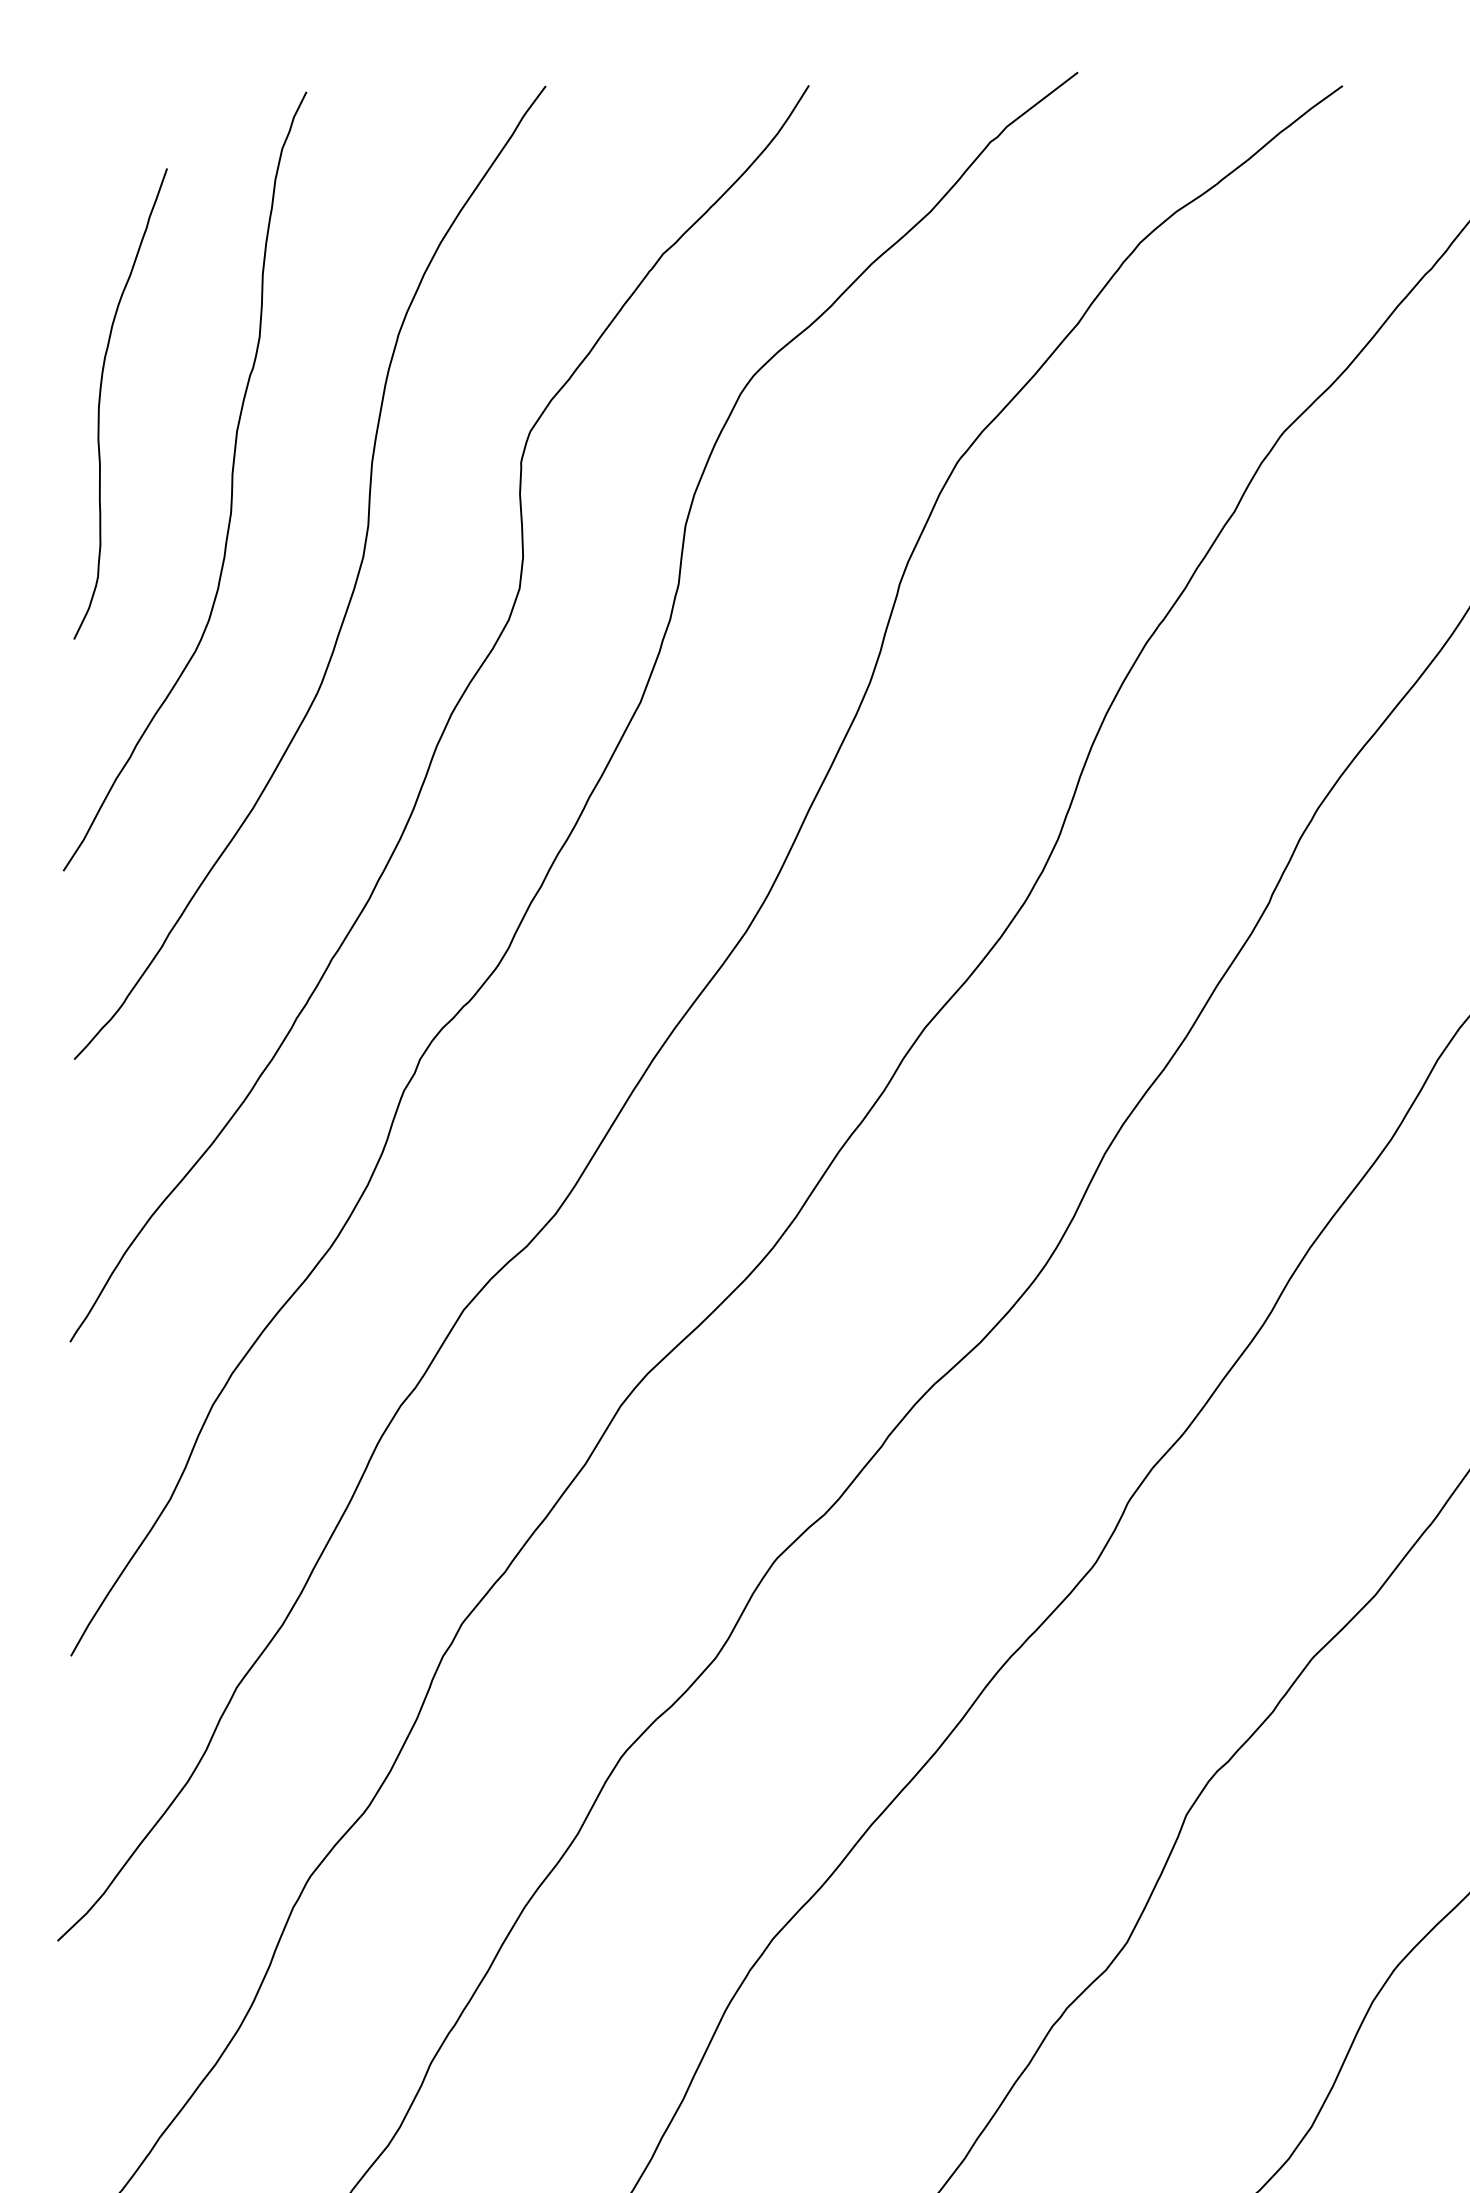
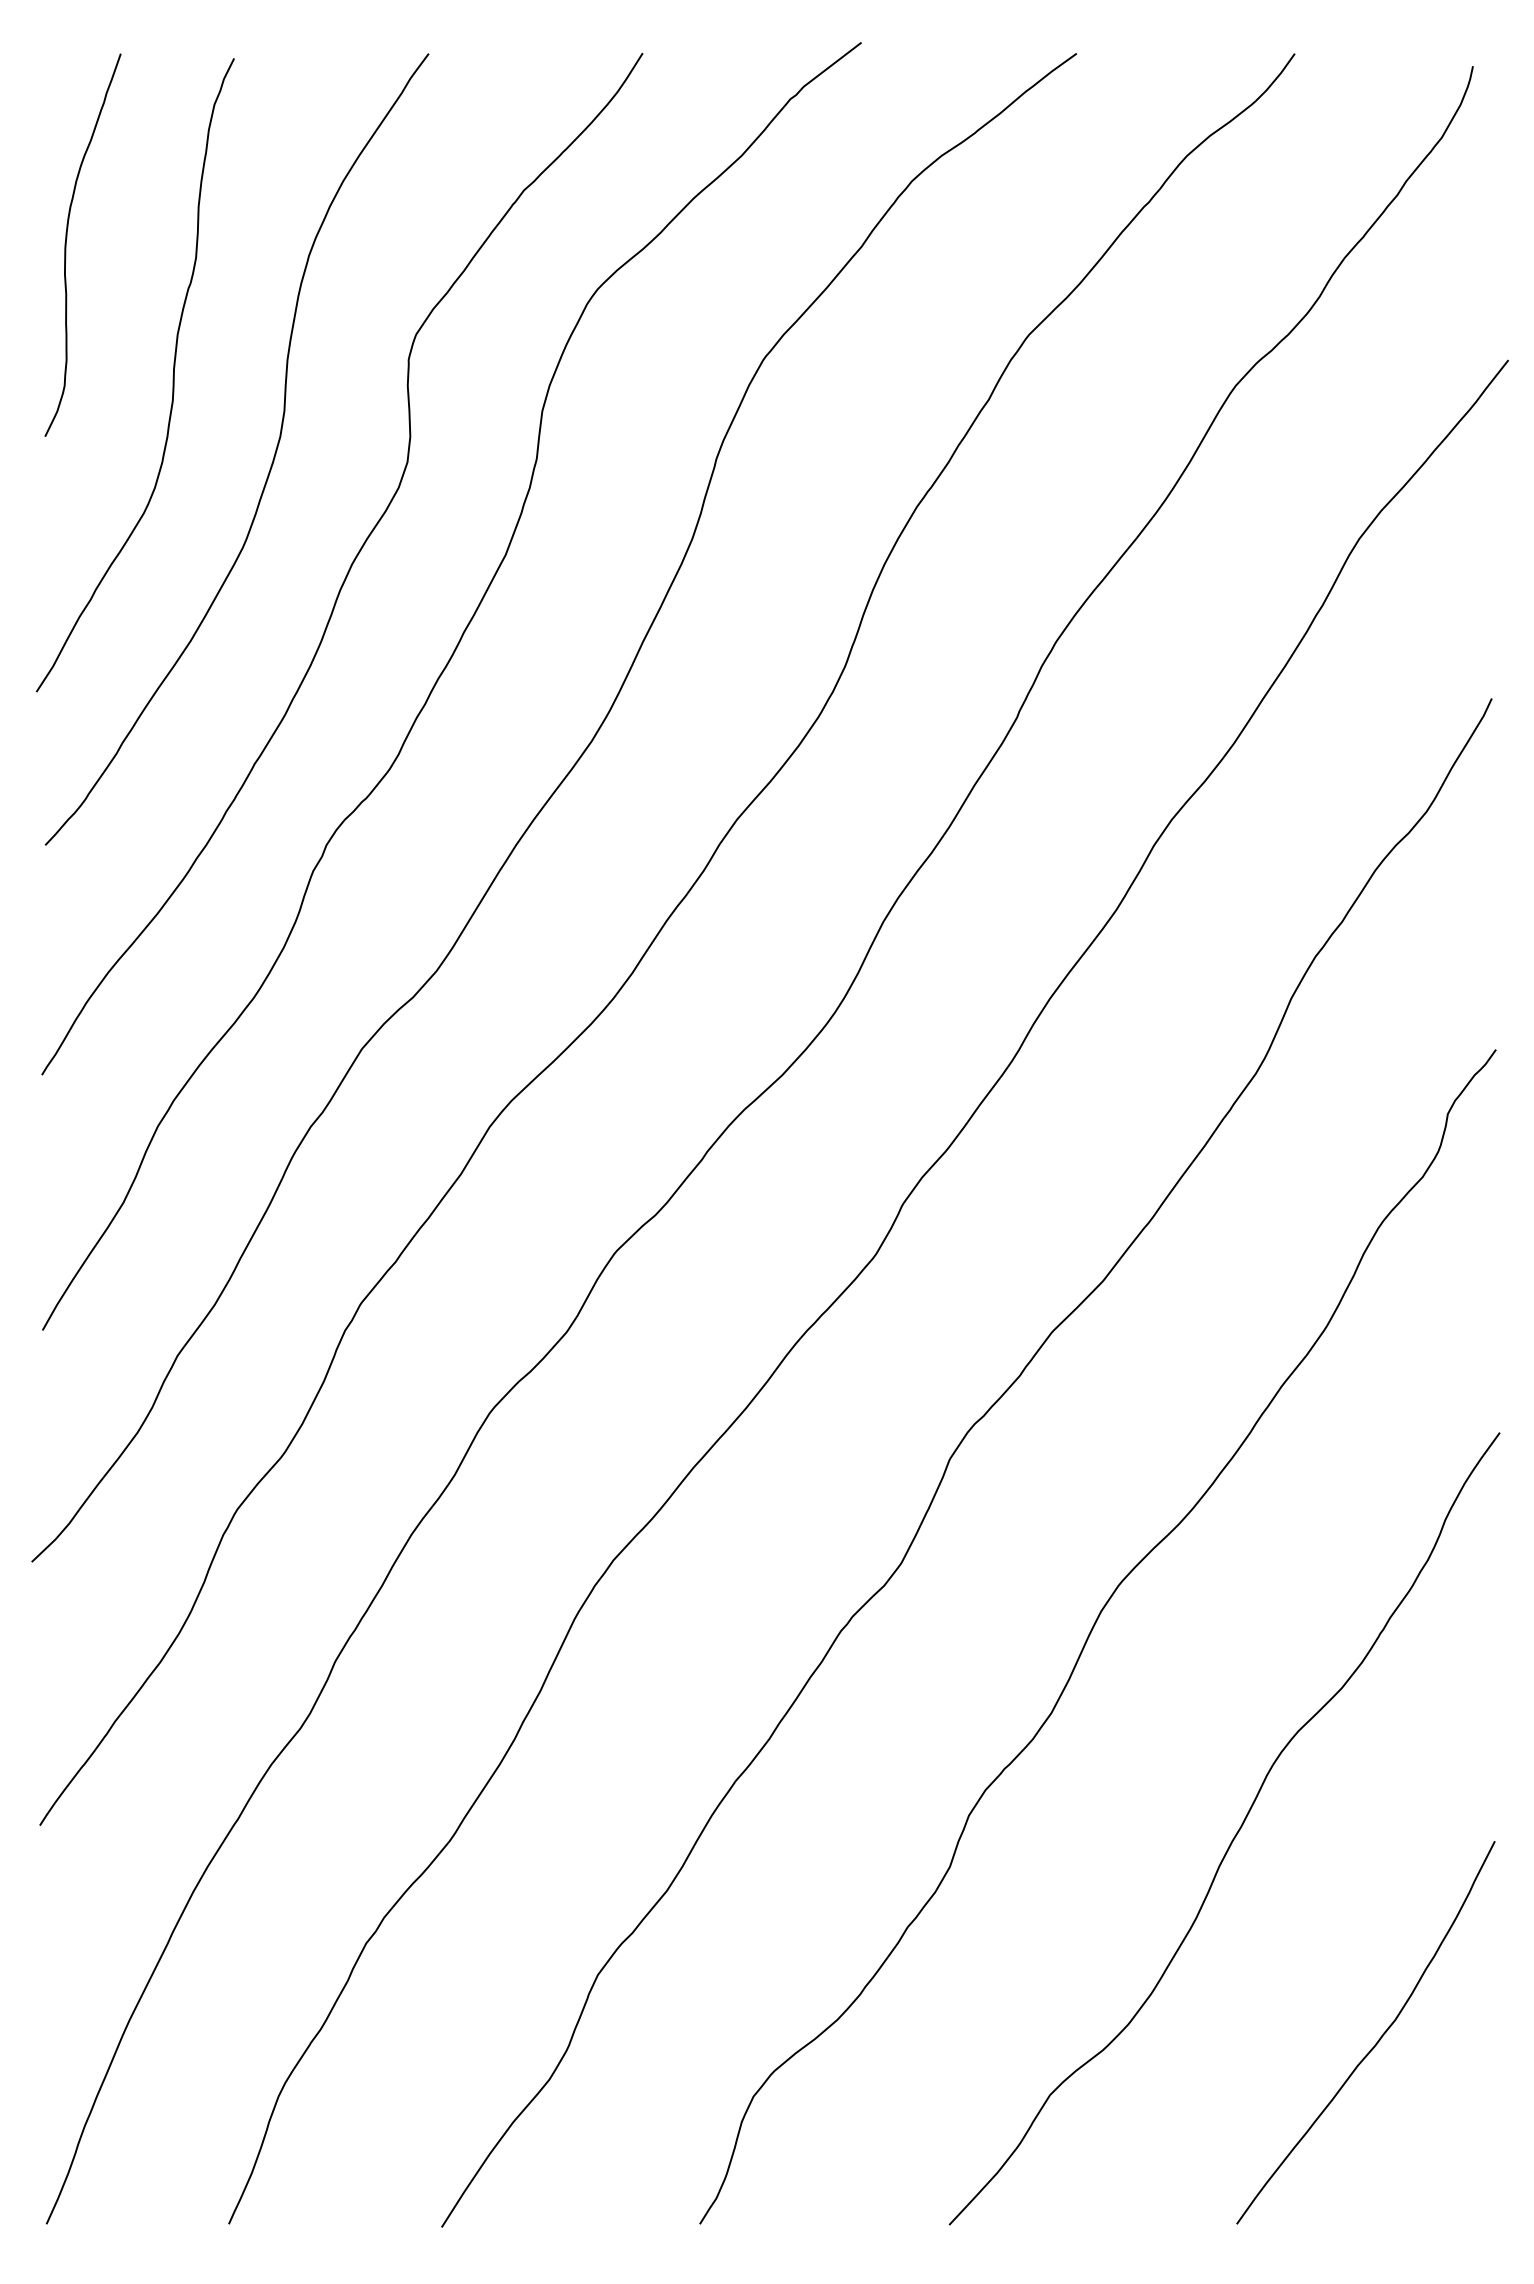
curve: (100, 403) -> (66, 244), moved

